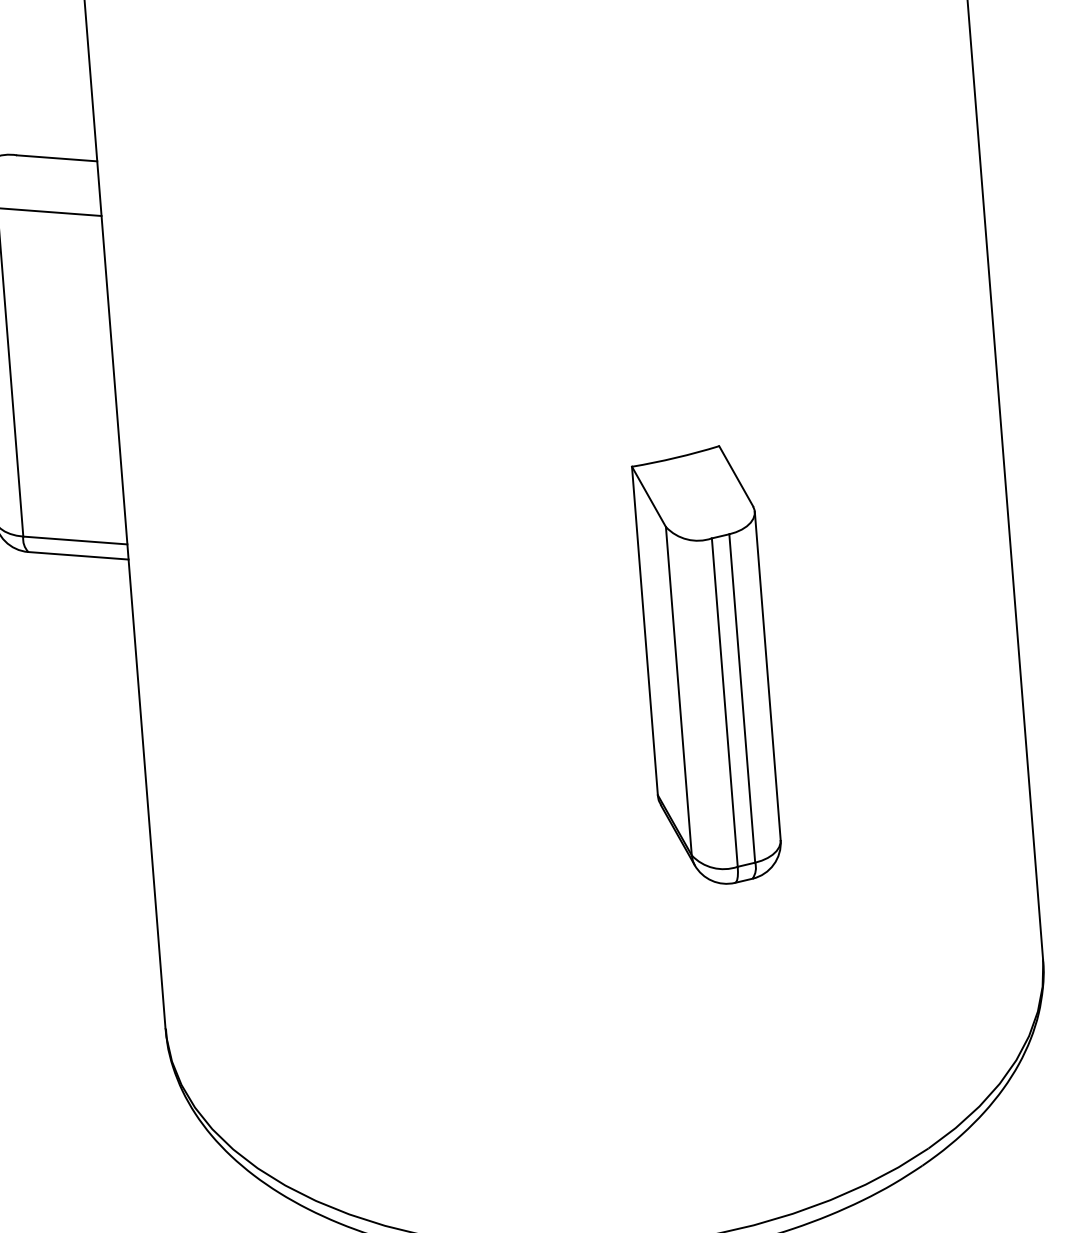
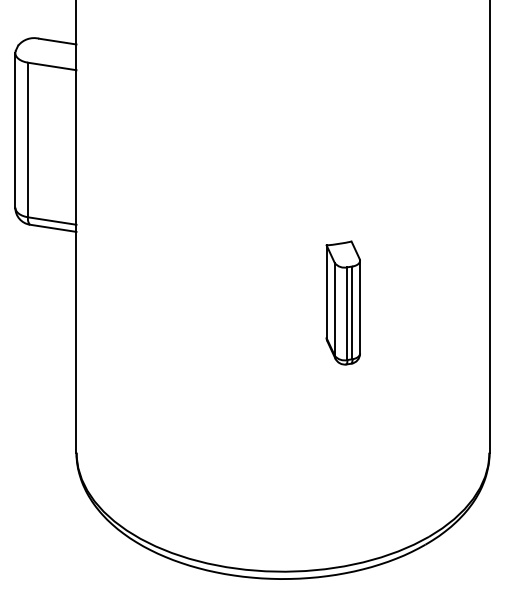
part: (707, 664) -> (343, 302), size x0.6

